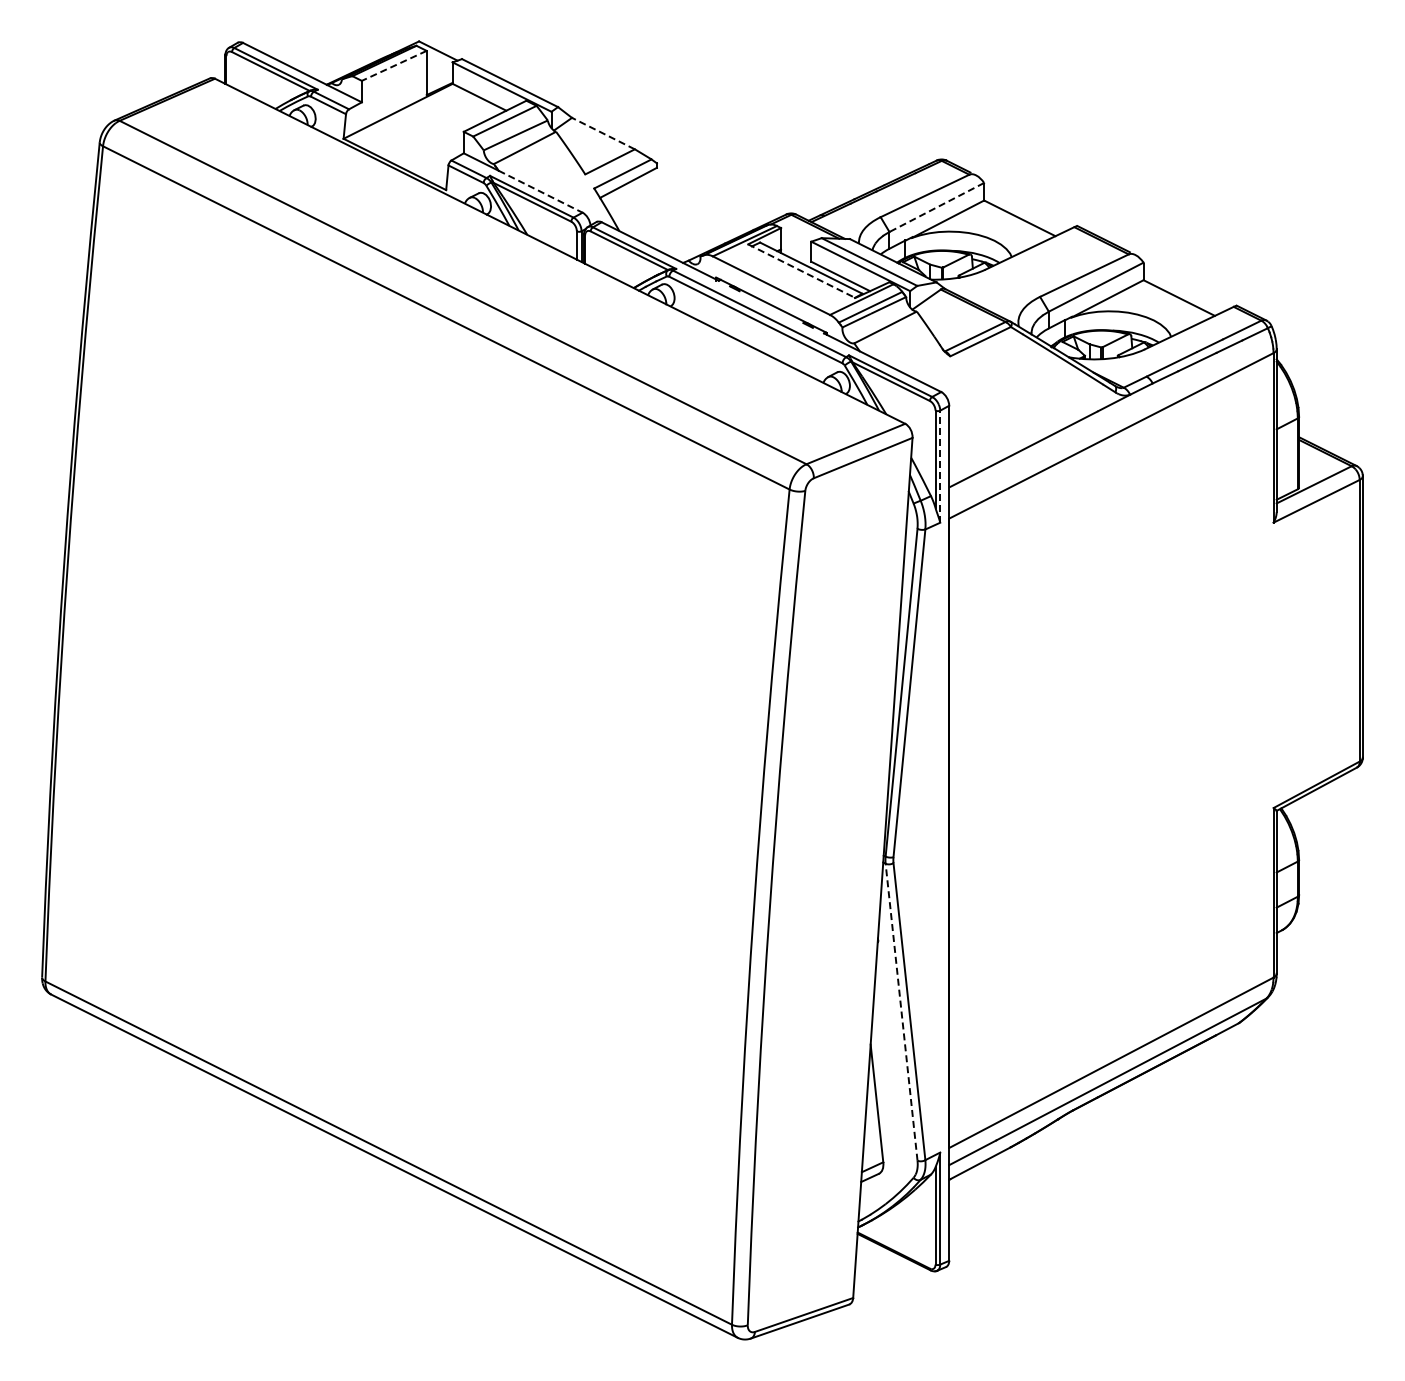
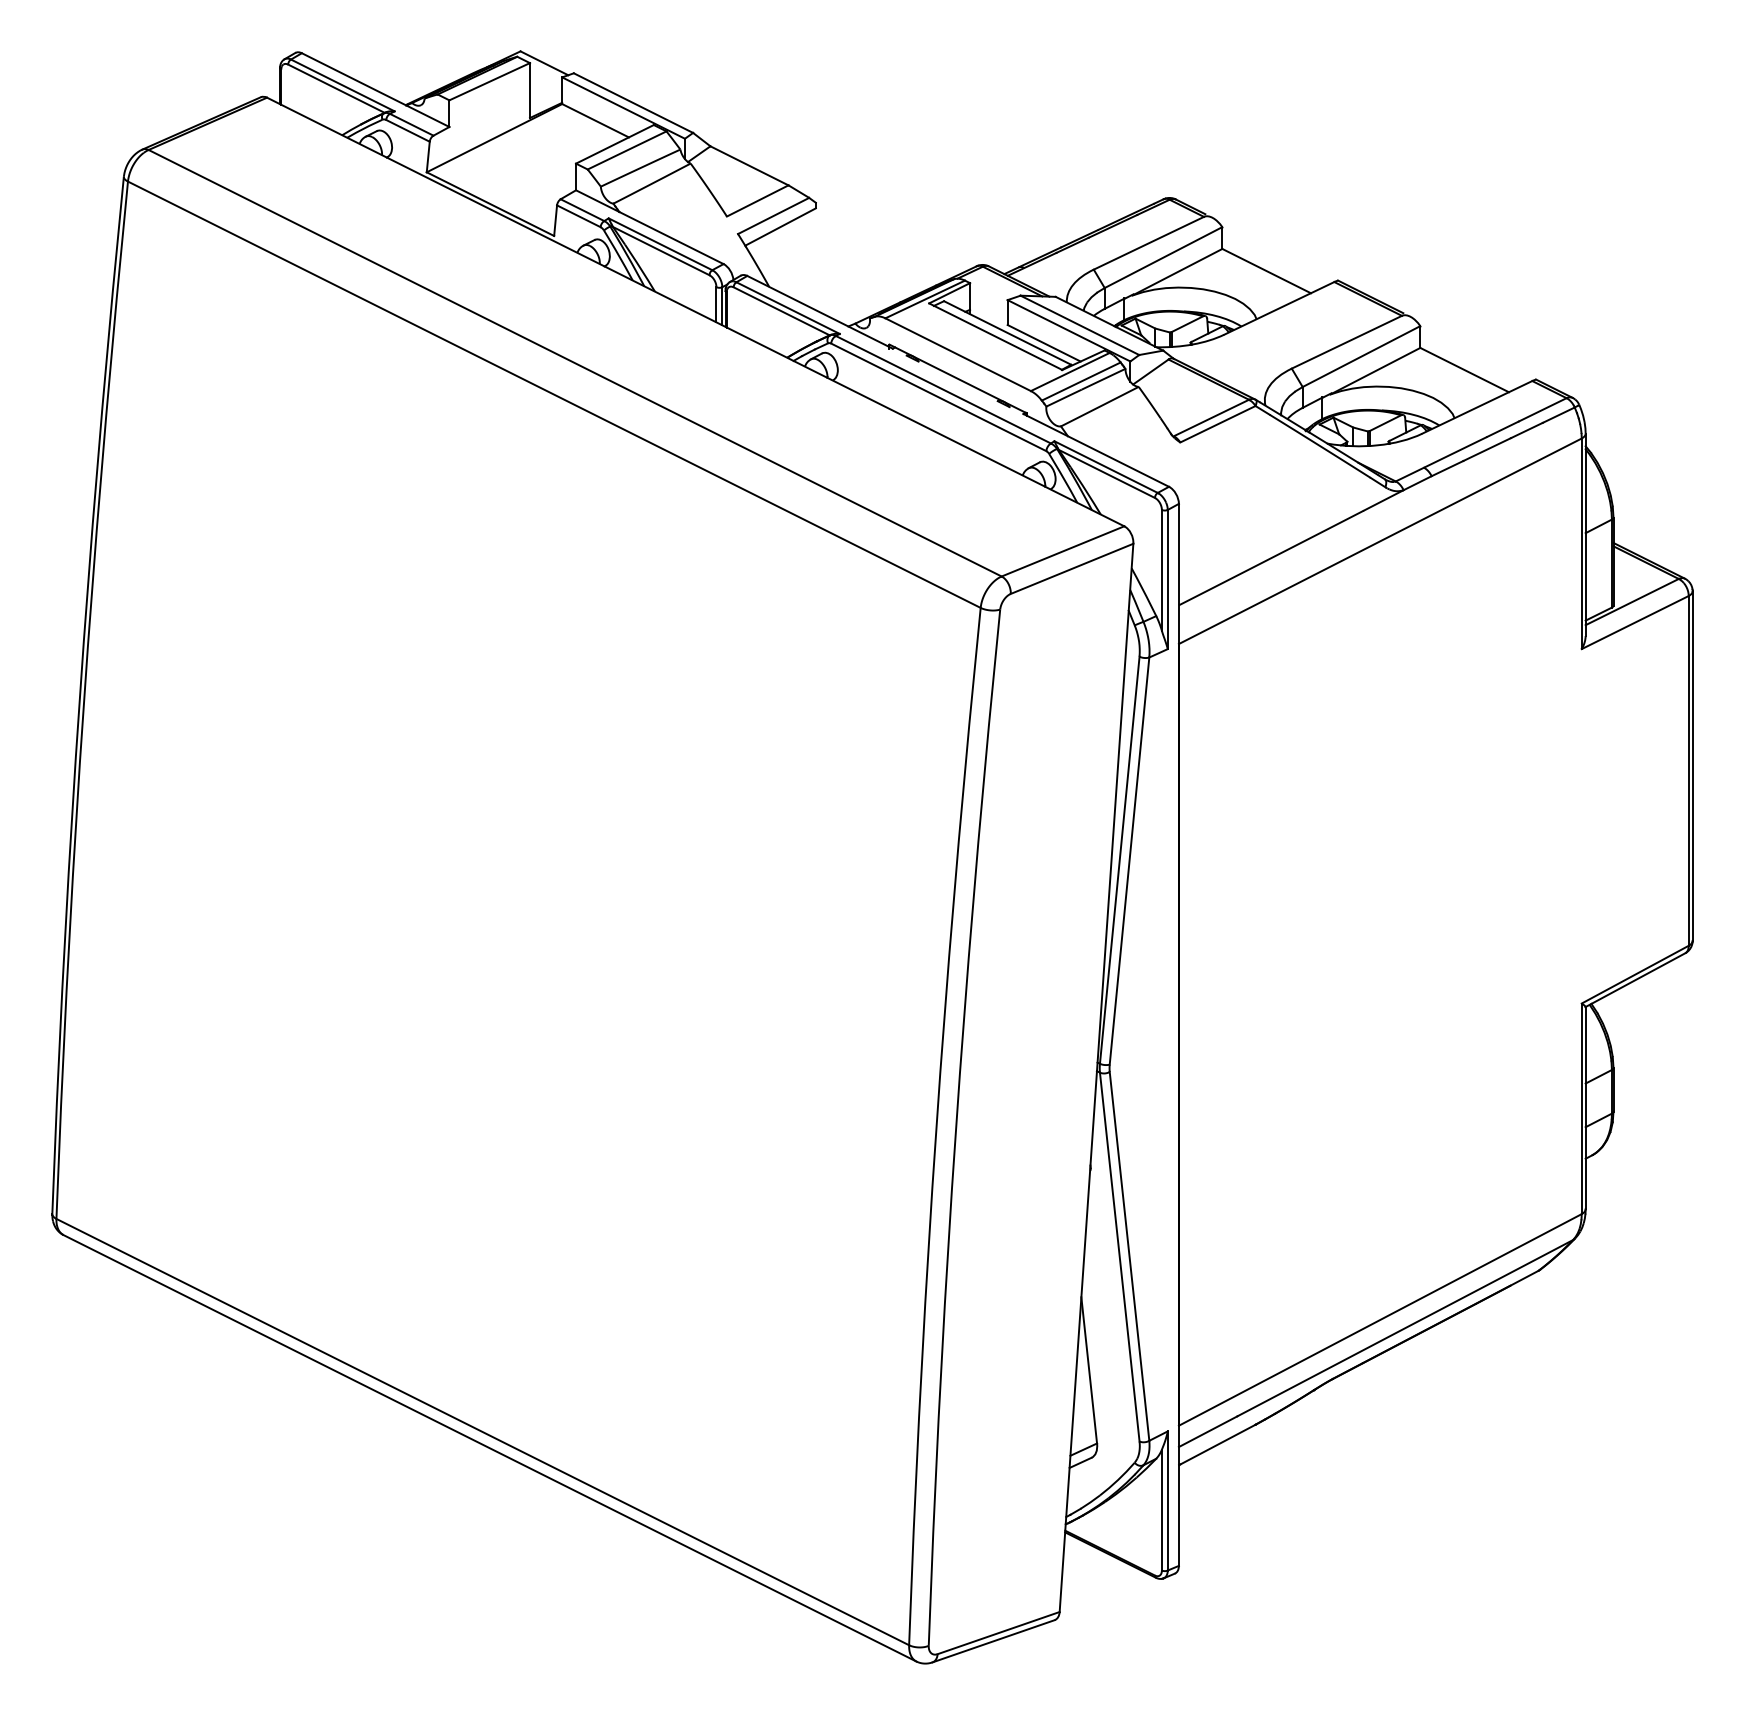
line: (394, 65) -> (489, 81), dashed -> solid
line: (603, 133) -> (749, 165), dashed -> solid
line: (540, 191) -> (671, 237), dashed -> solid
line: (936, 207) -> (1163, 257), dashed -> solid
line: (801, 271) -> (995, 337), dashed -> solid
line: (940, 466) -> (1168, 579), dashed -> solid
line: (901, 1011) -> (1119, 1256), dashed -> solid

